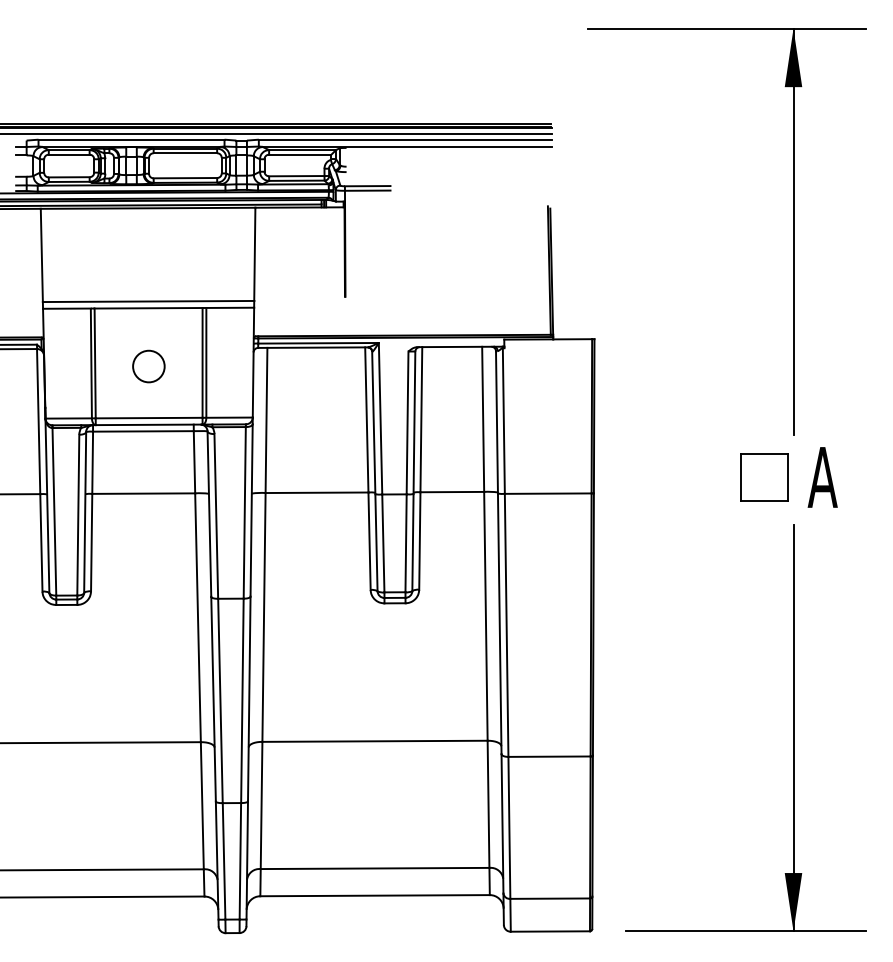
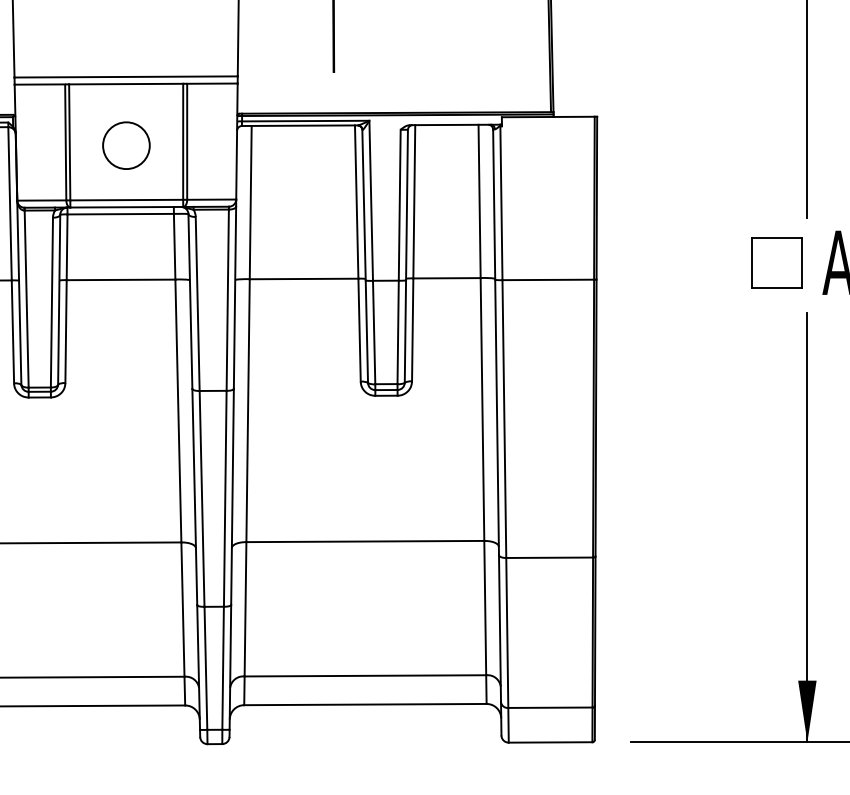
circle: (148, 366) -> (126, 145), size x1.4

